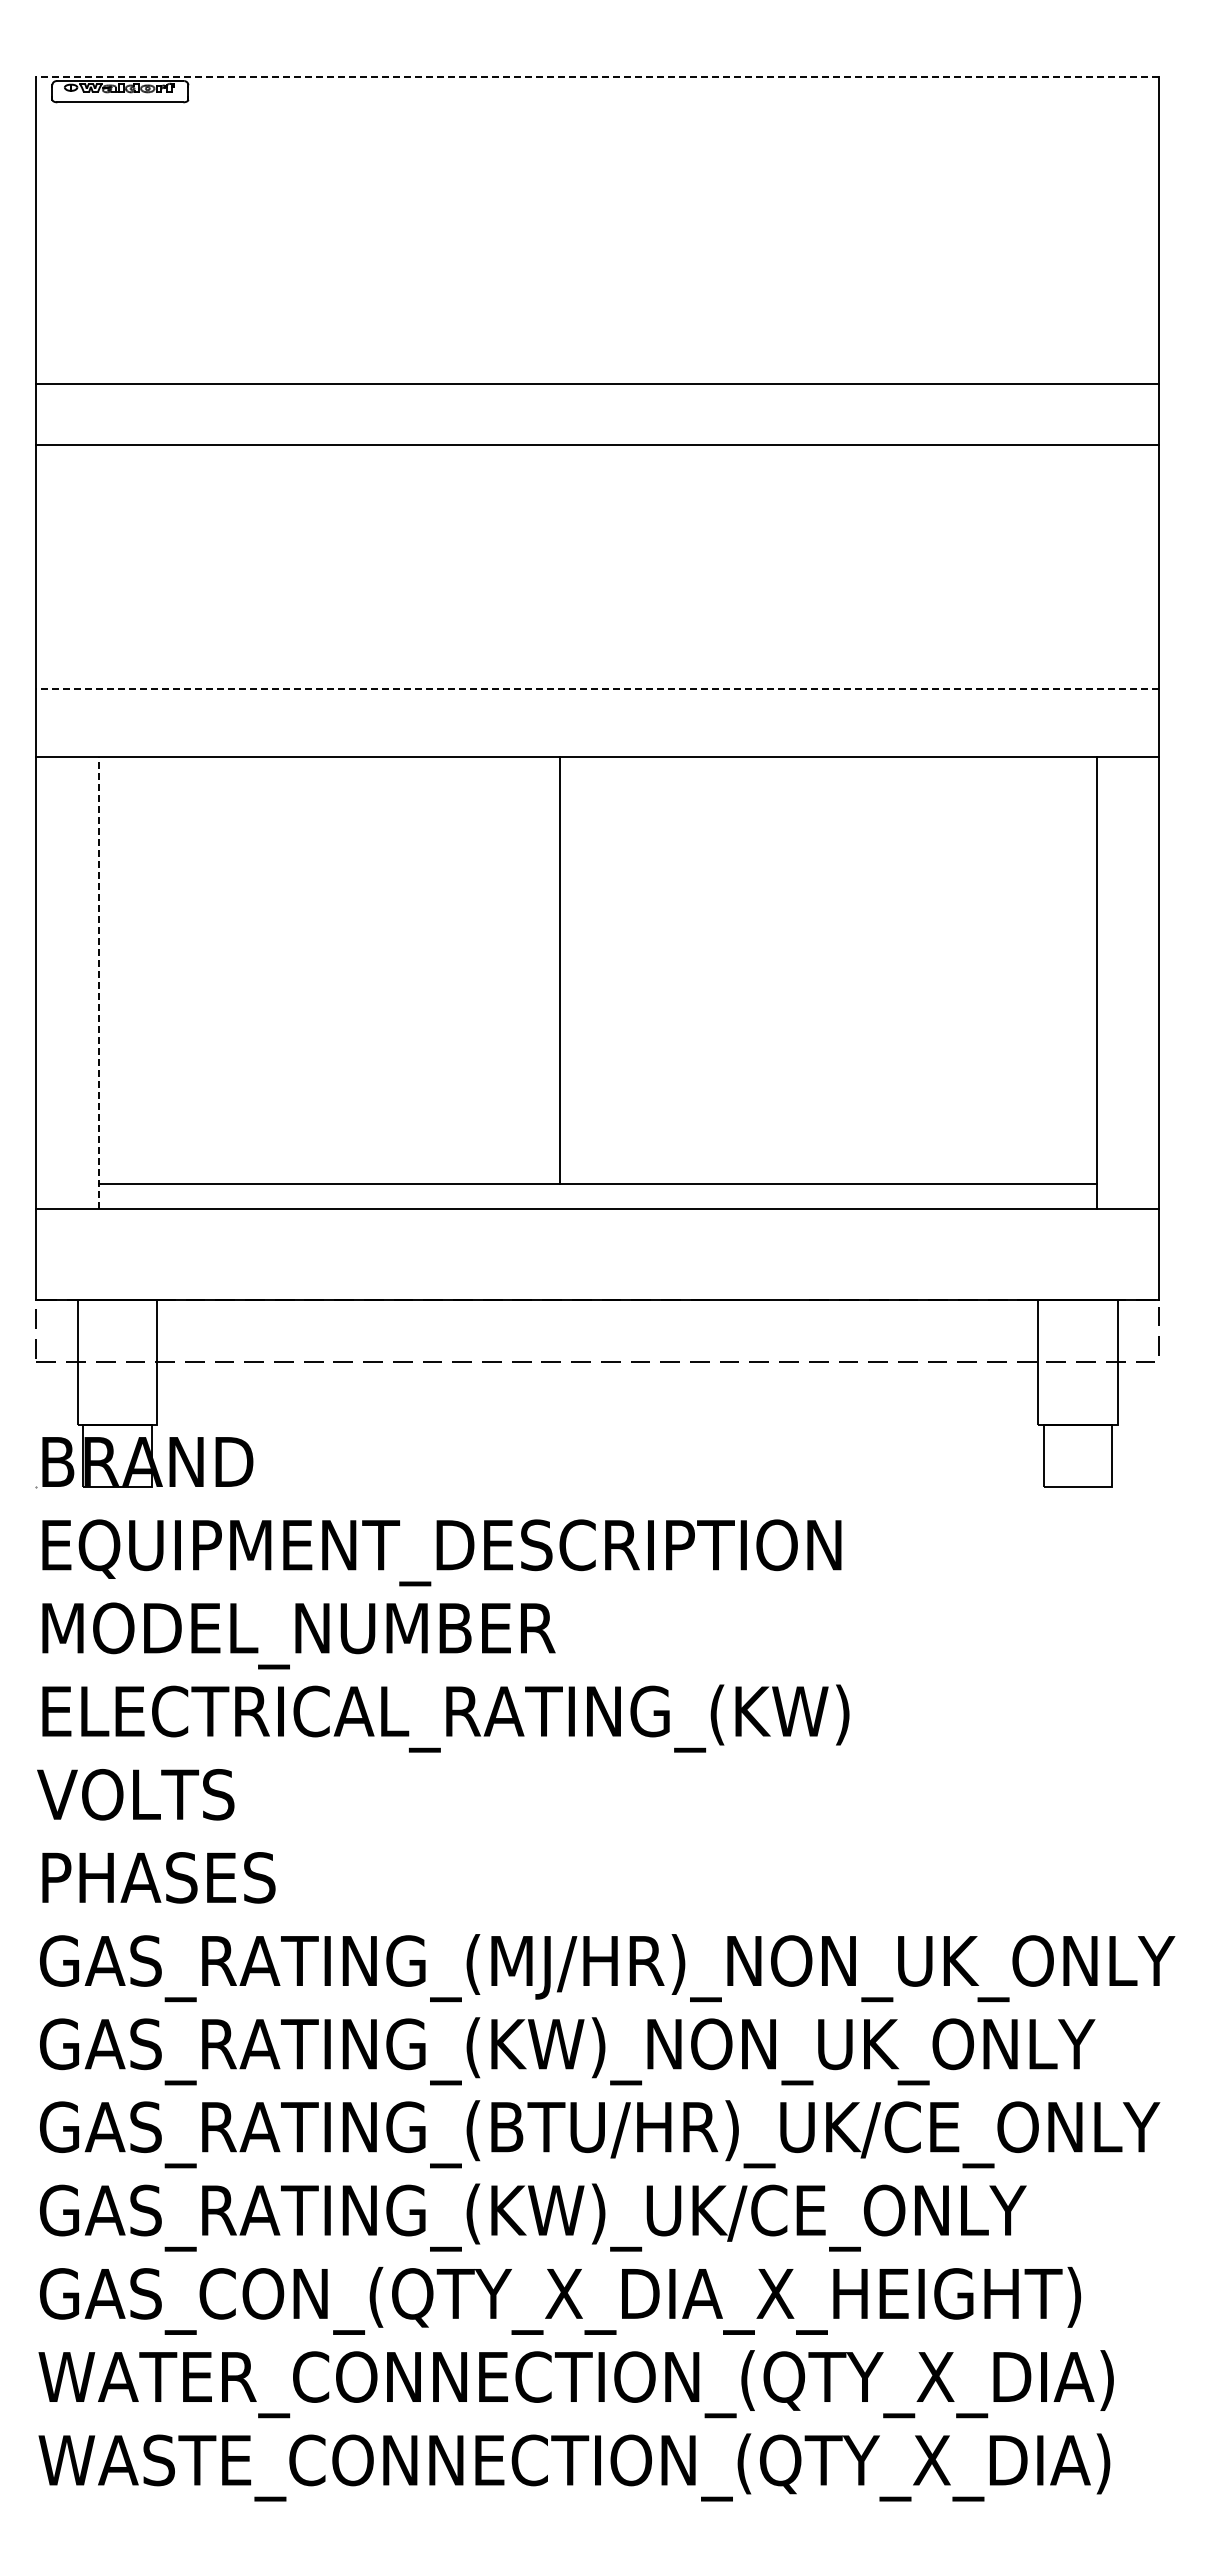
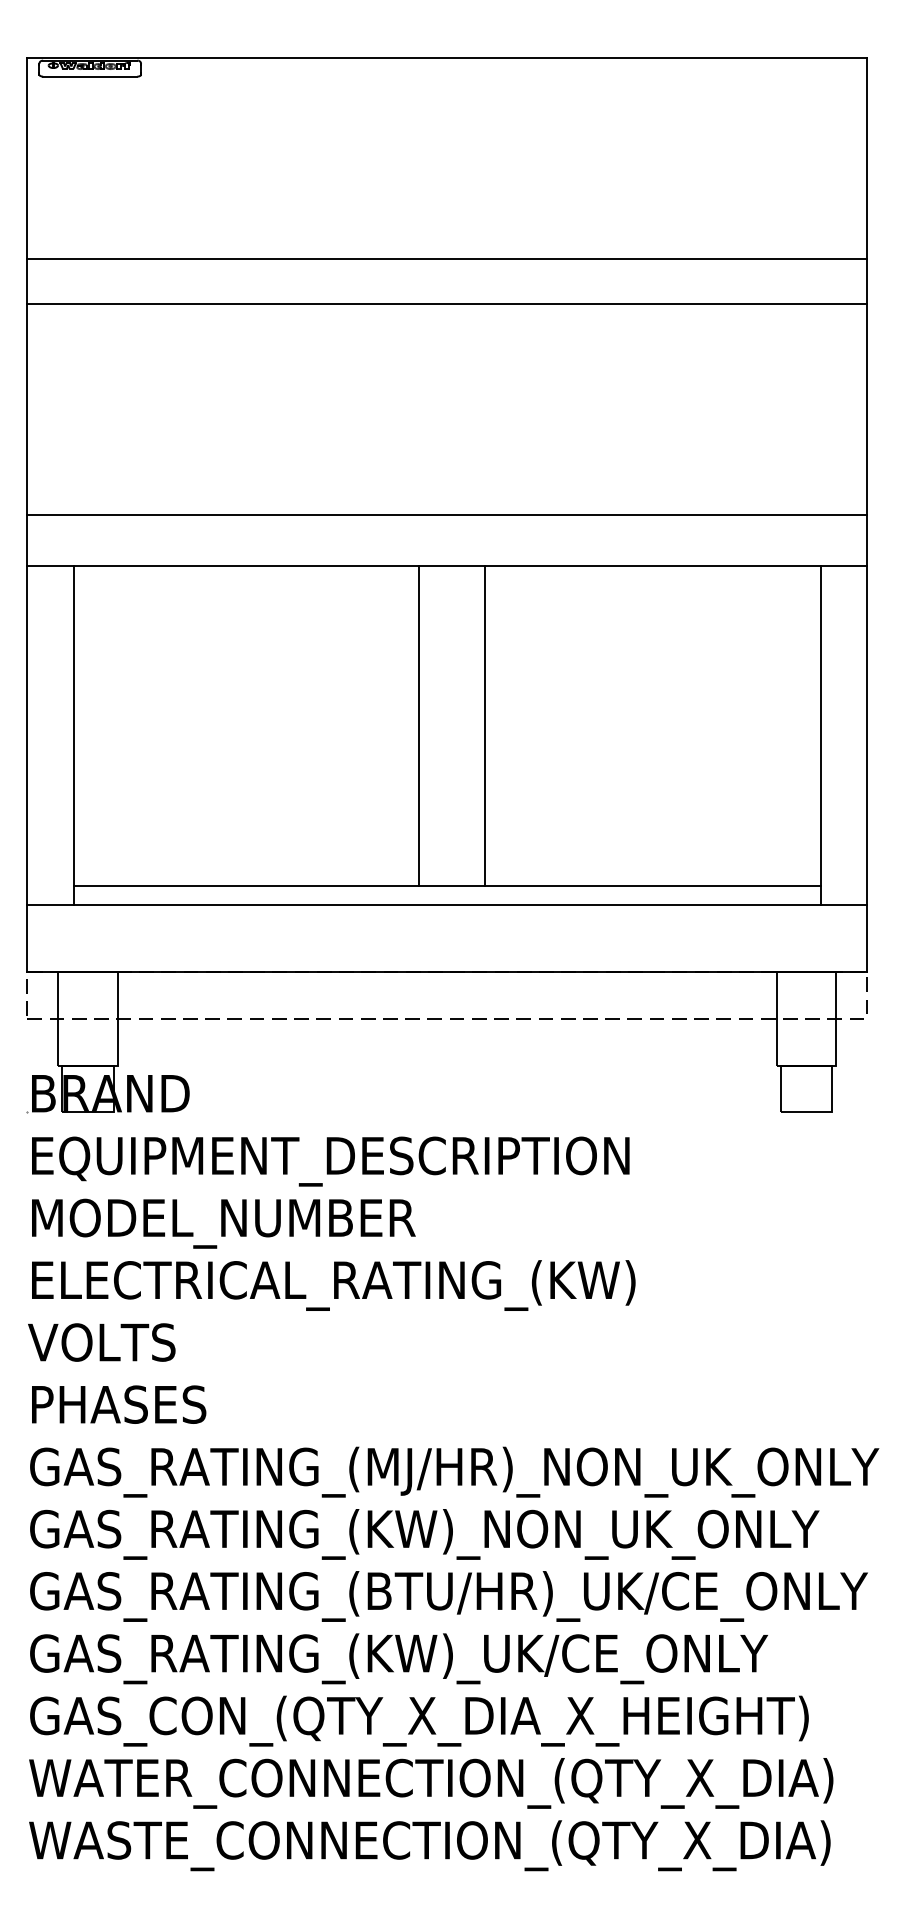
line: (597, 77) -> (447, 58), dashed -> solid
line: (597, 384) -> (447, 258), moved
line: (597, 444) -> (447, 304), moved
line: (597, 688) -> (447, 515), dashed -> solid
line: (648, 970) -> (485, 726), added
line: (98, 982) -> (73, 734), dashed -> solid

